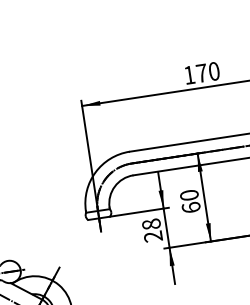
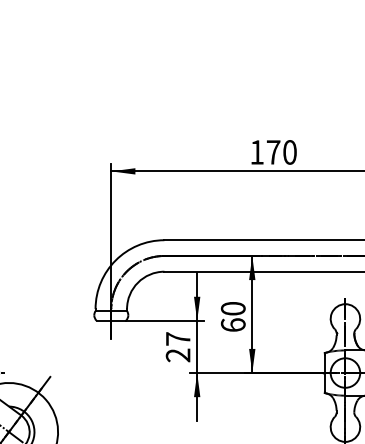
text: (150, 224) -> (177, 338), 28 -> 27

